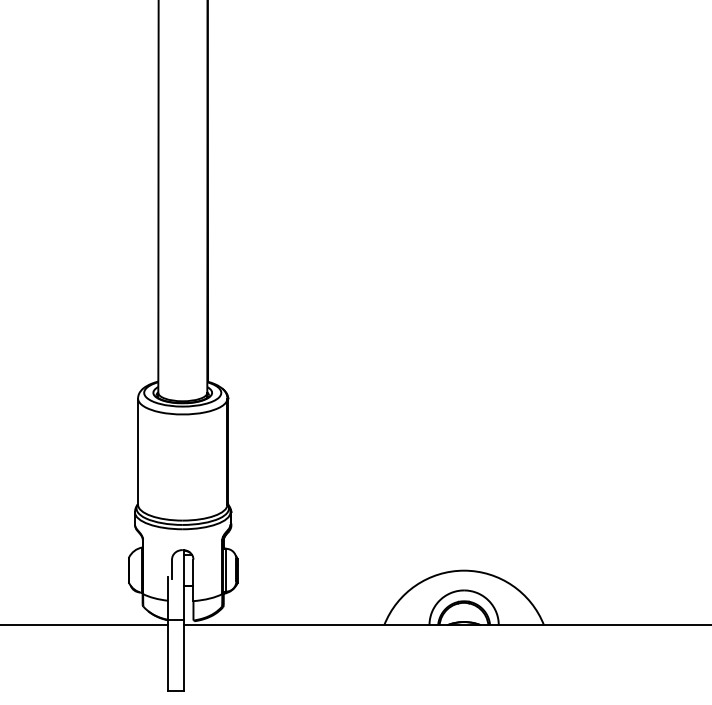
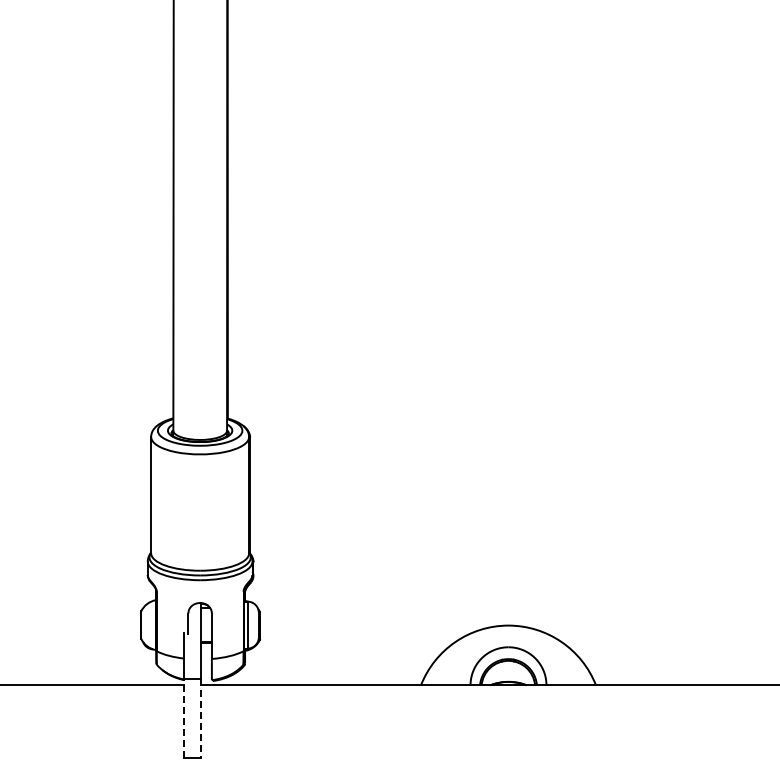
line: (168, 655) -> (184, 718), solid -> dashed
line: (183, 656) -> (201, 719), solid -> dashed

